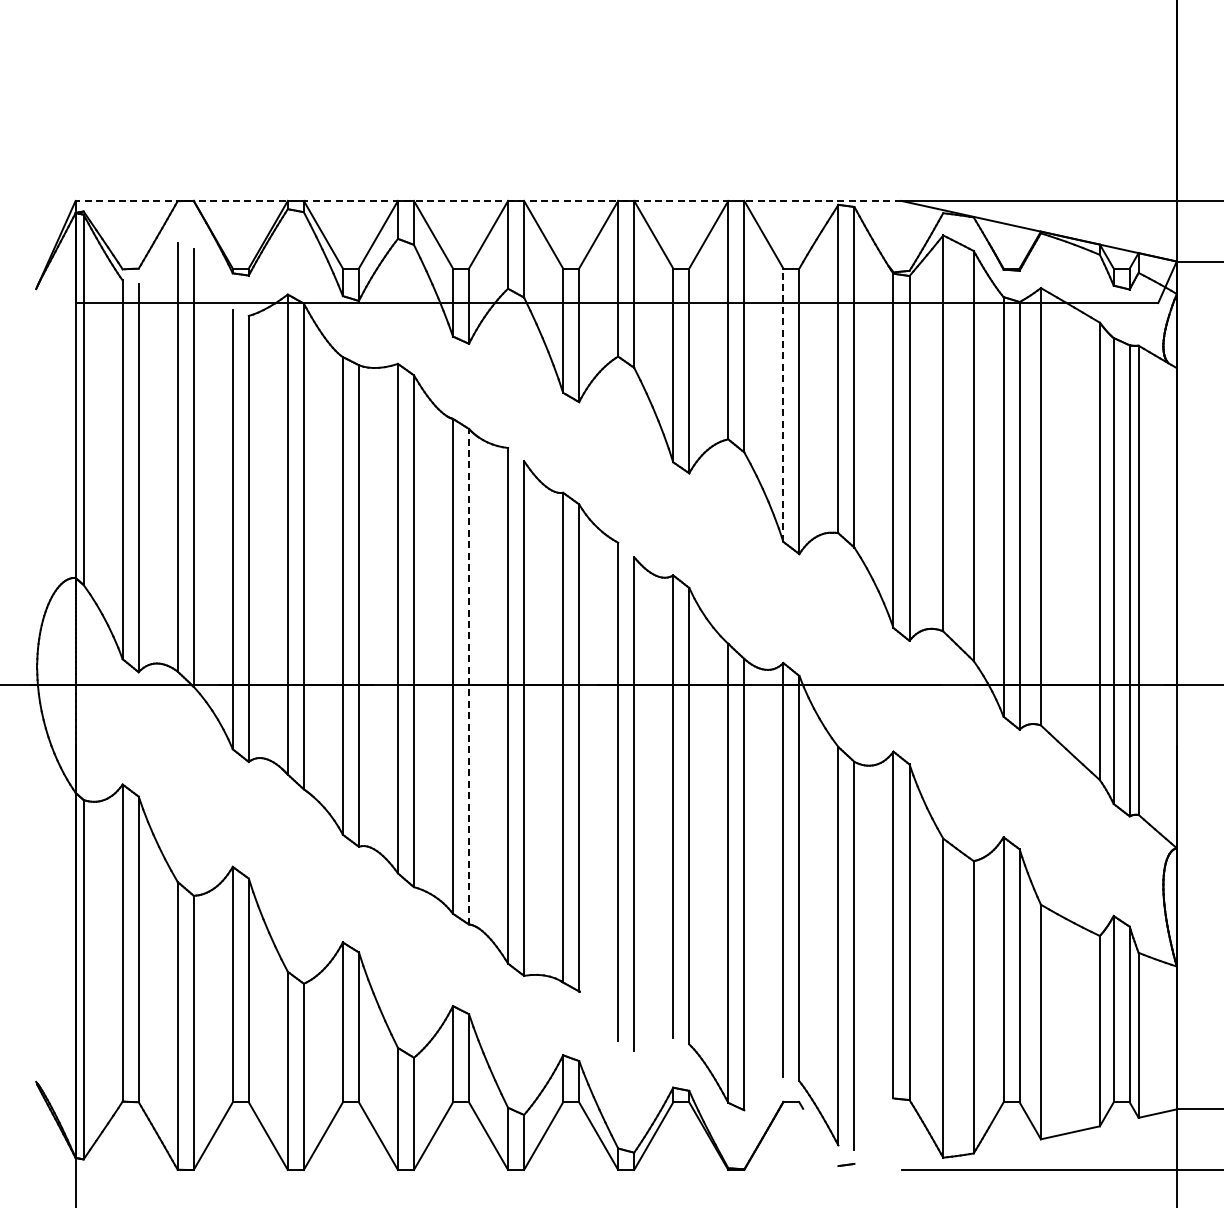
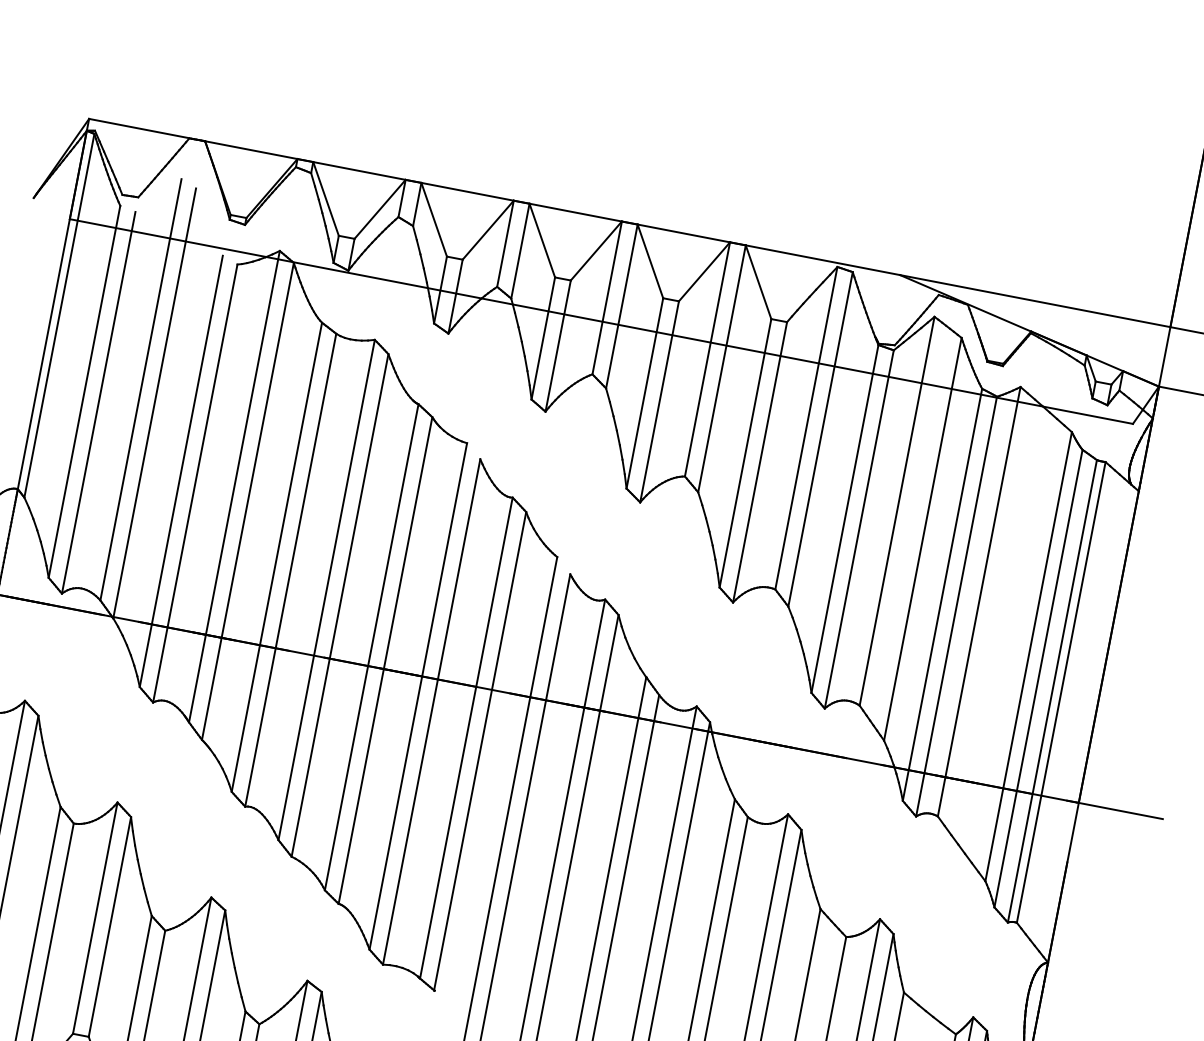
line: (488, 200) -> (494, 196), dashed -> solid
line: (783, 405) -> (745, 453), dashed -> solid
line: (469, 676) -> (385, 660), dashed -> solid

